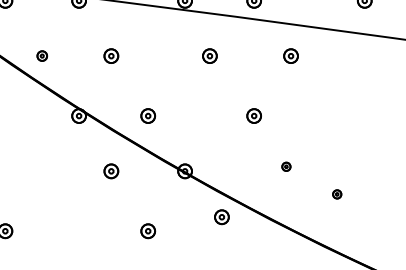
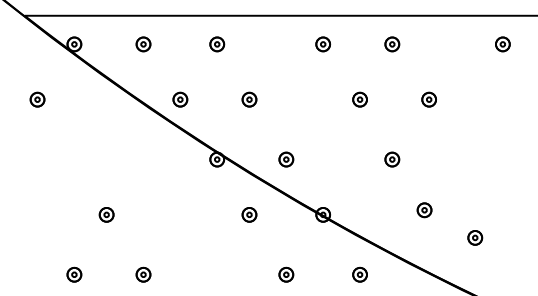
part: (42, 55) -> (180, 99), size x1.43
part: (209, 55) -> (359, 99), moved
part: (286, 166) -> (424, 210), size x1.67
part: (337, 193) -> (475, 237), size x1.67
part: (221, 216) -> (359, 274), moved

